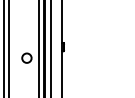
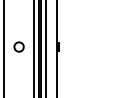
circle: (26, 57) -> (18, 46), moved

